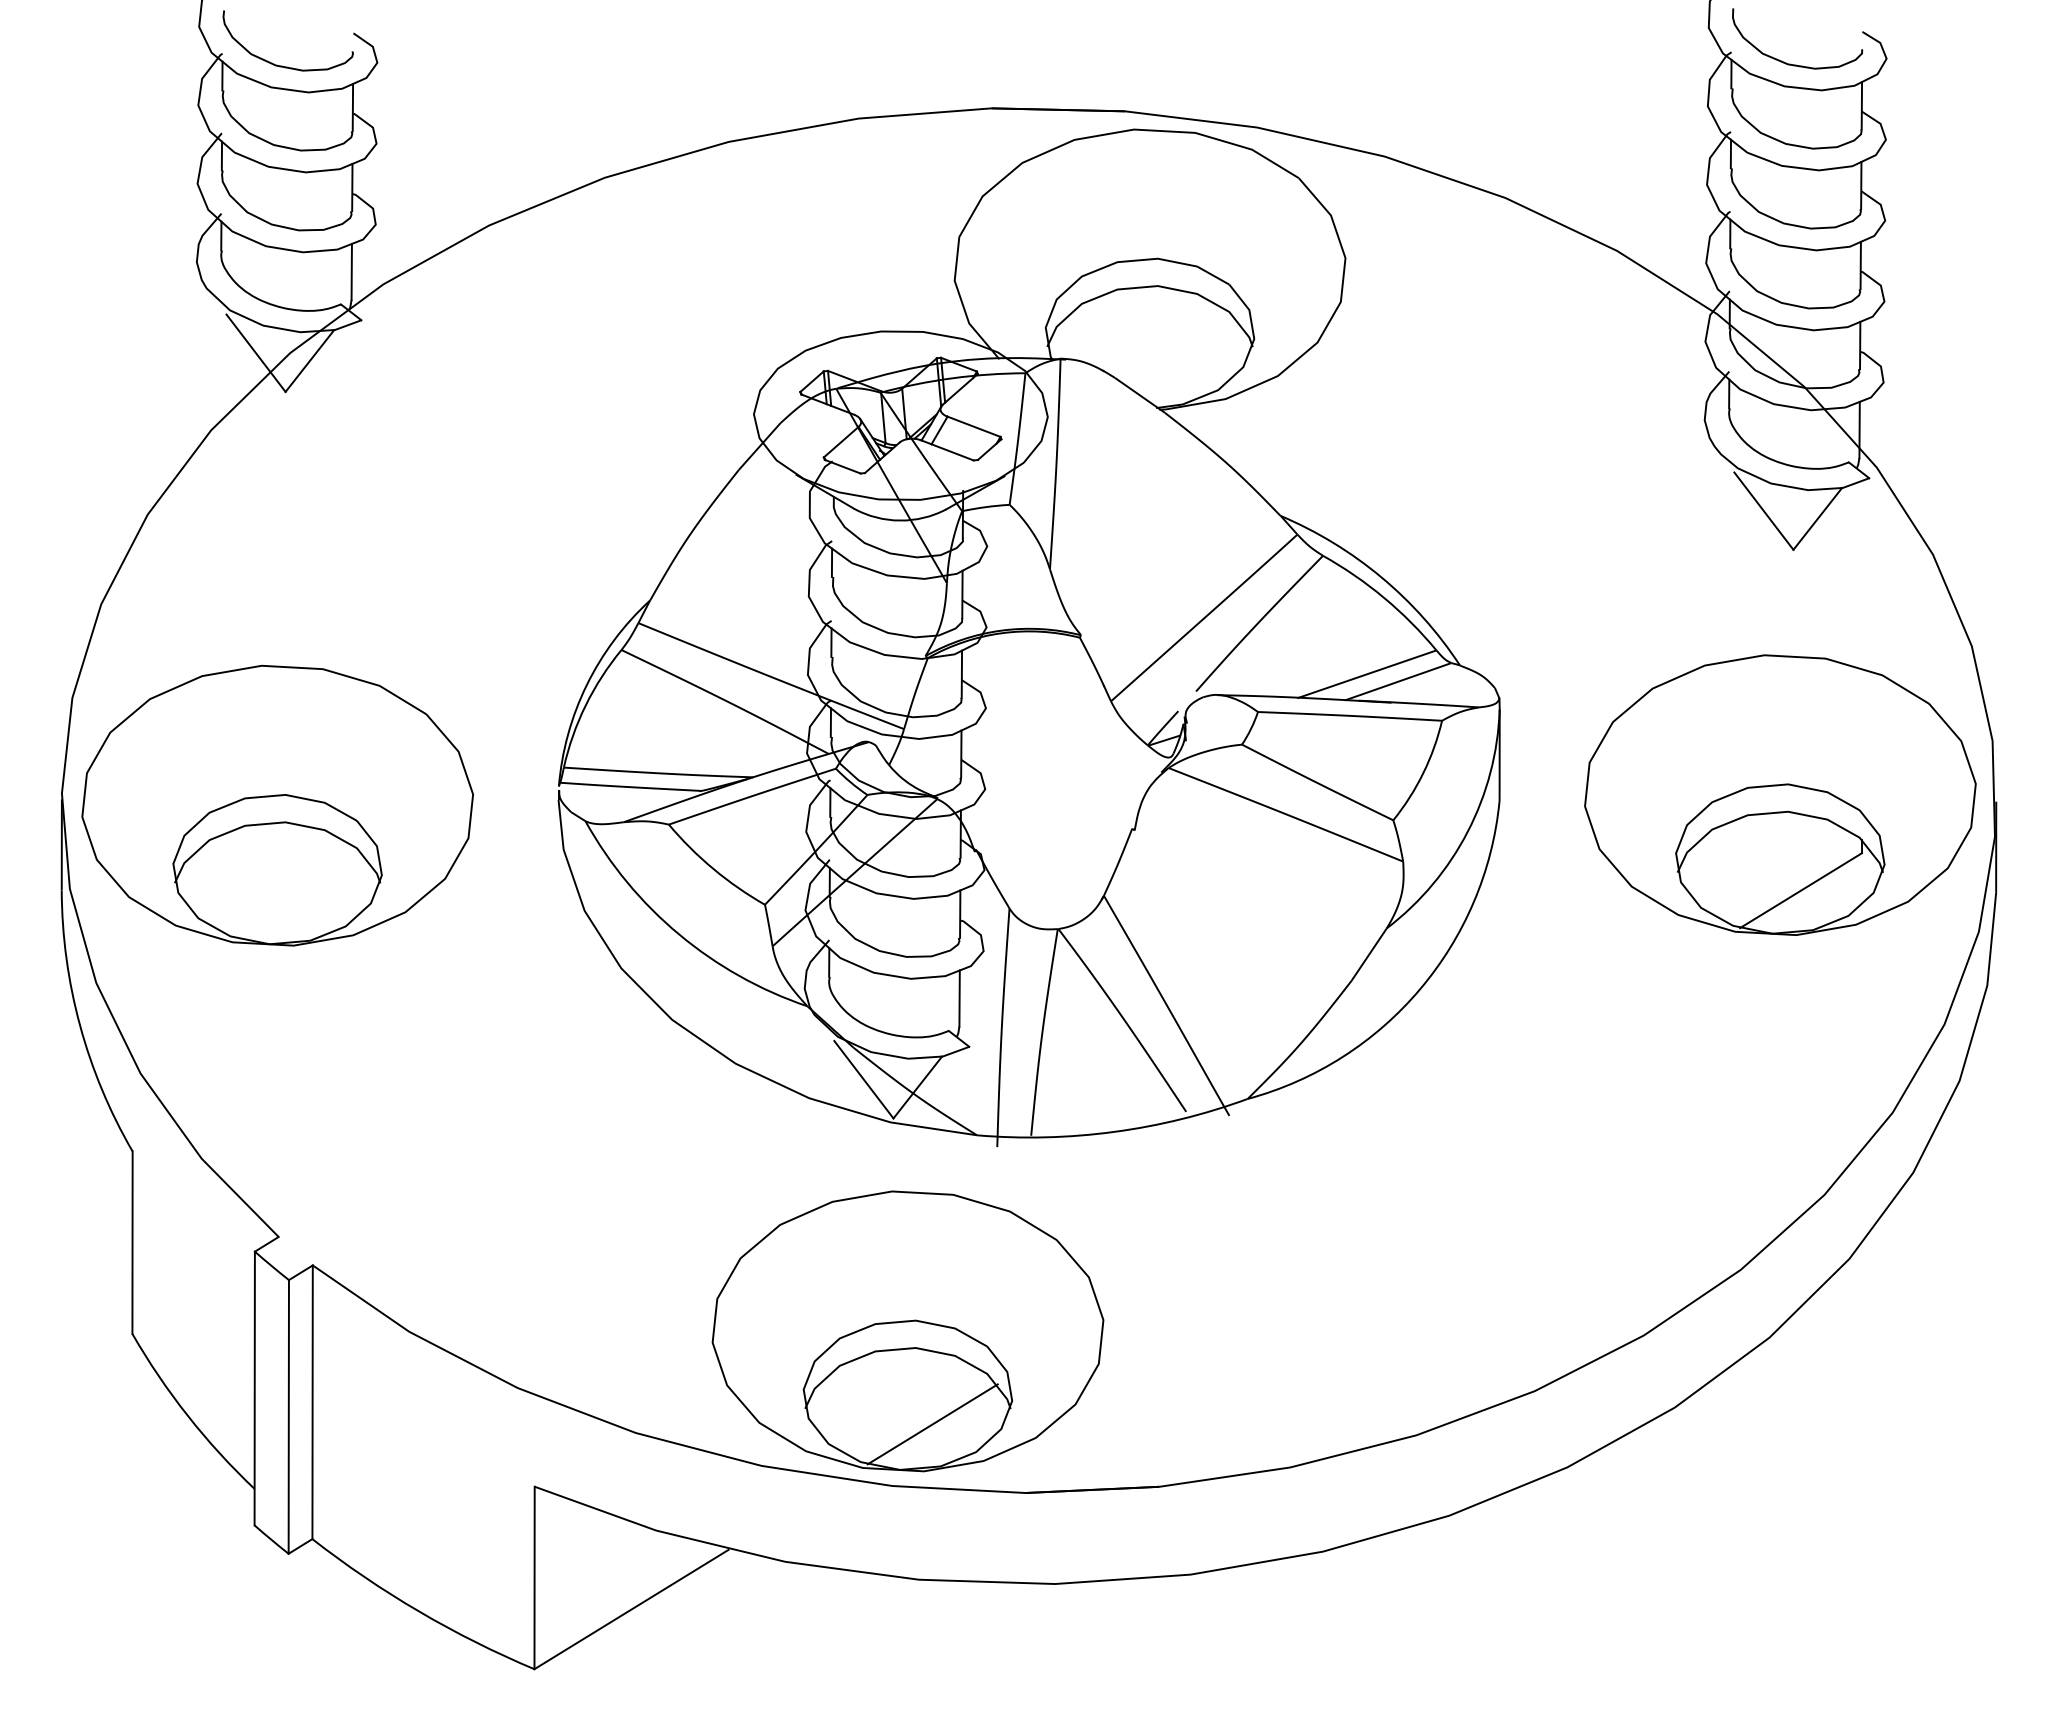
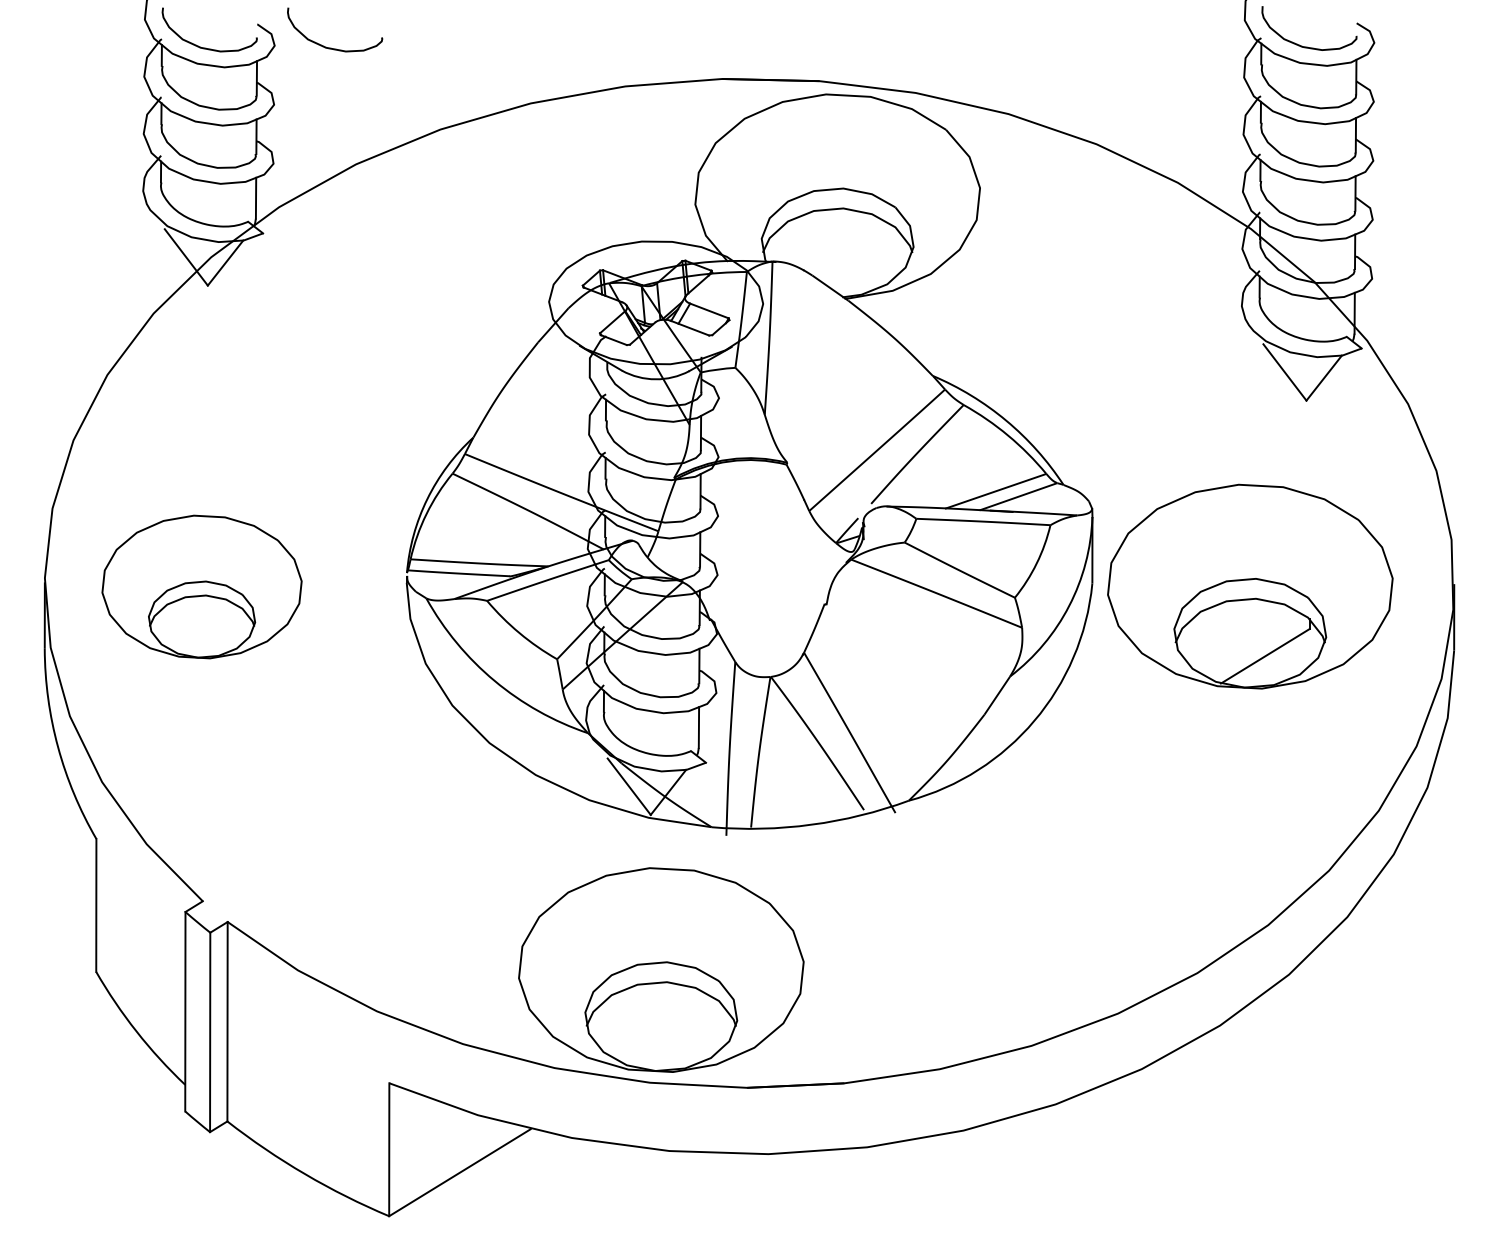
curve: (454, 65) -> (330, 47), added
part: (1780, 794) -> (1250, 586), moved
part: (277, 805) -> (201, 586), size x0.7
line: (932, 1424) -> (679, 1037), removed

